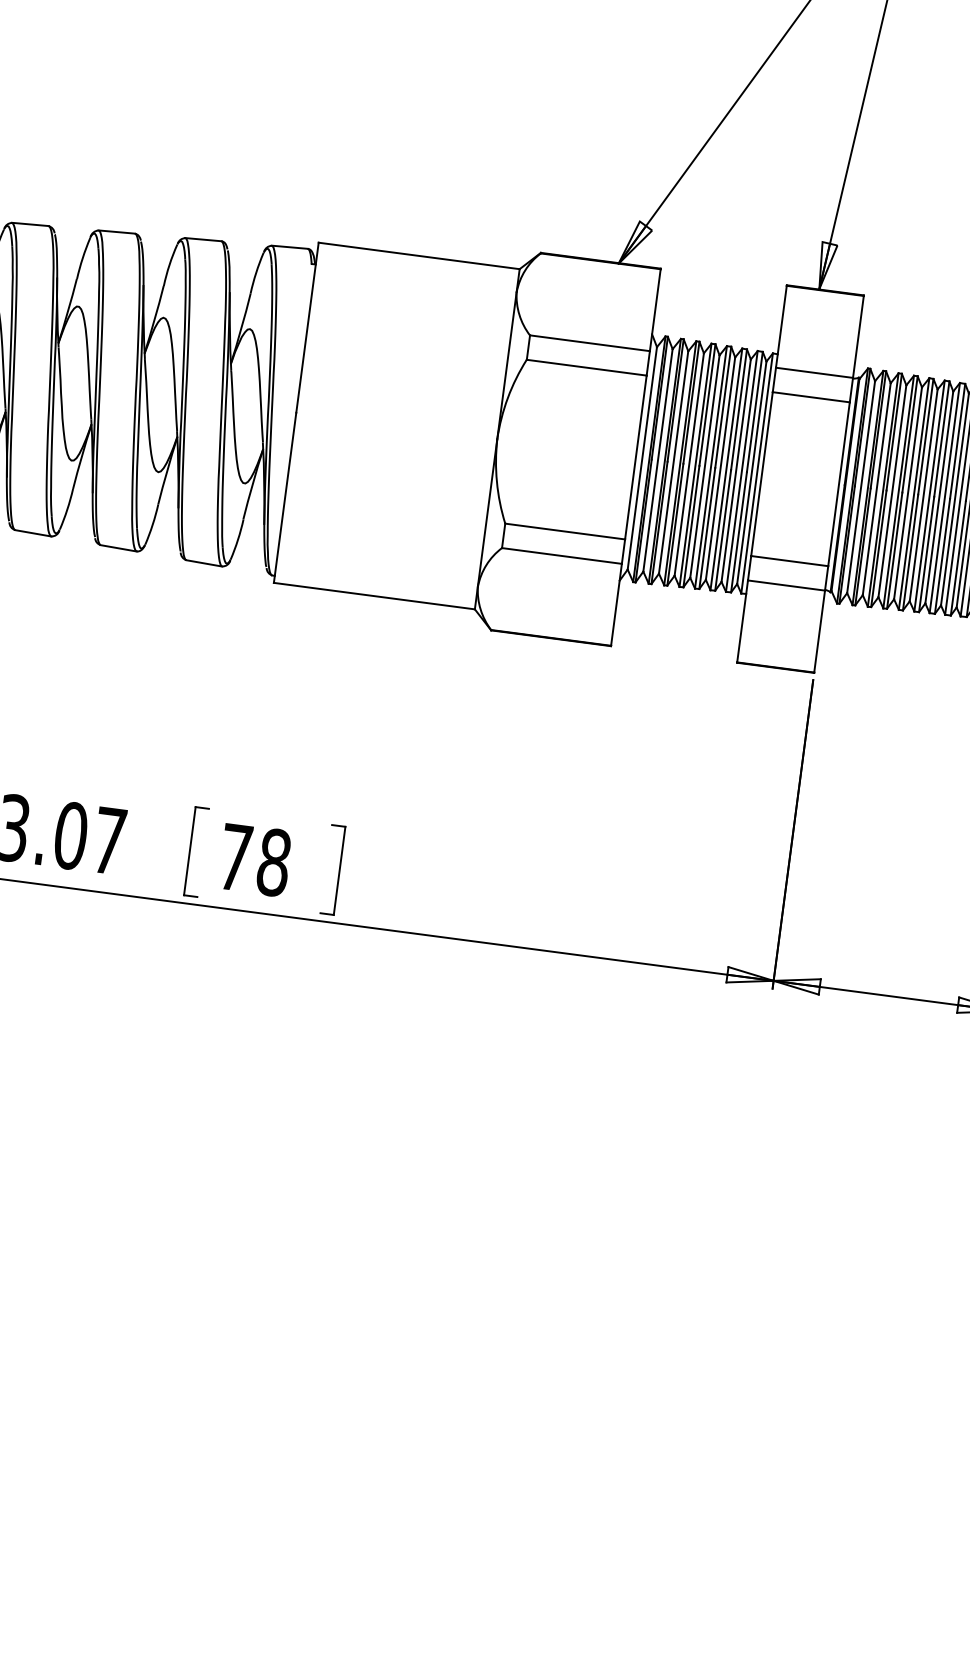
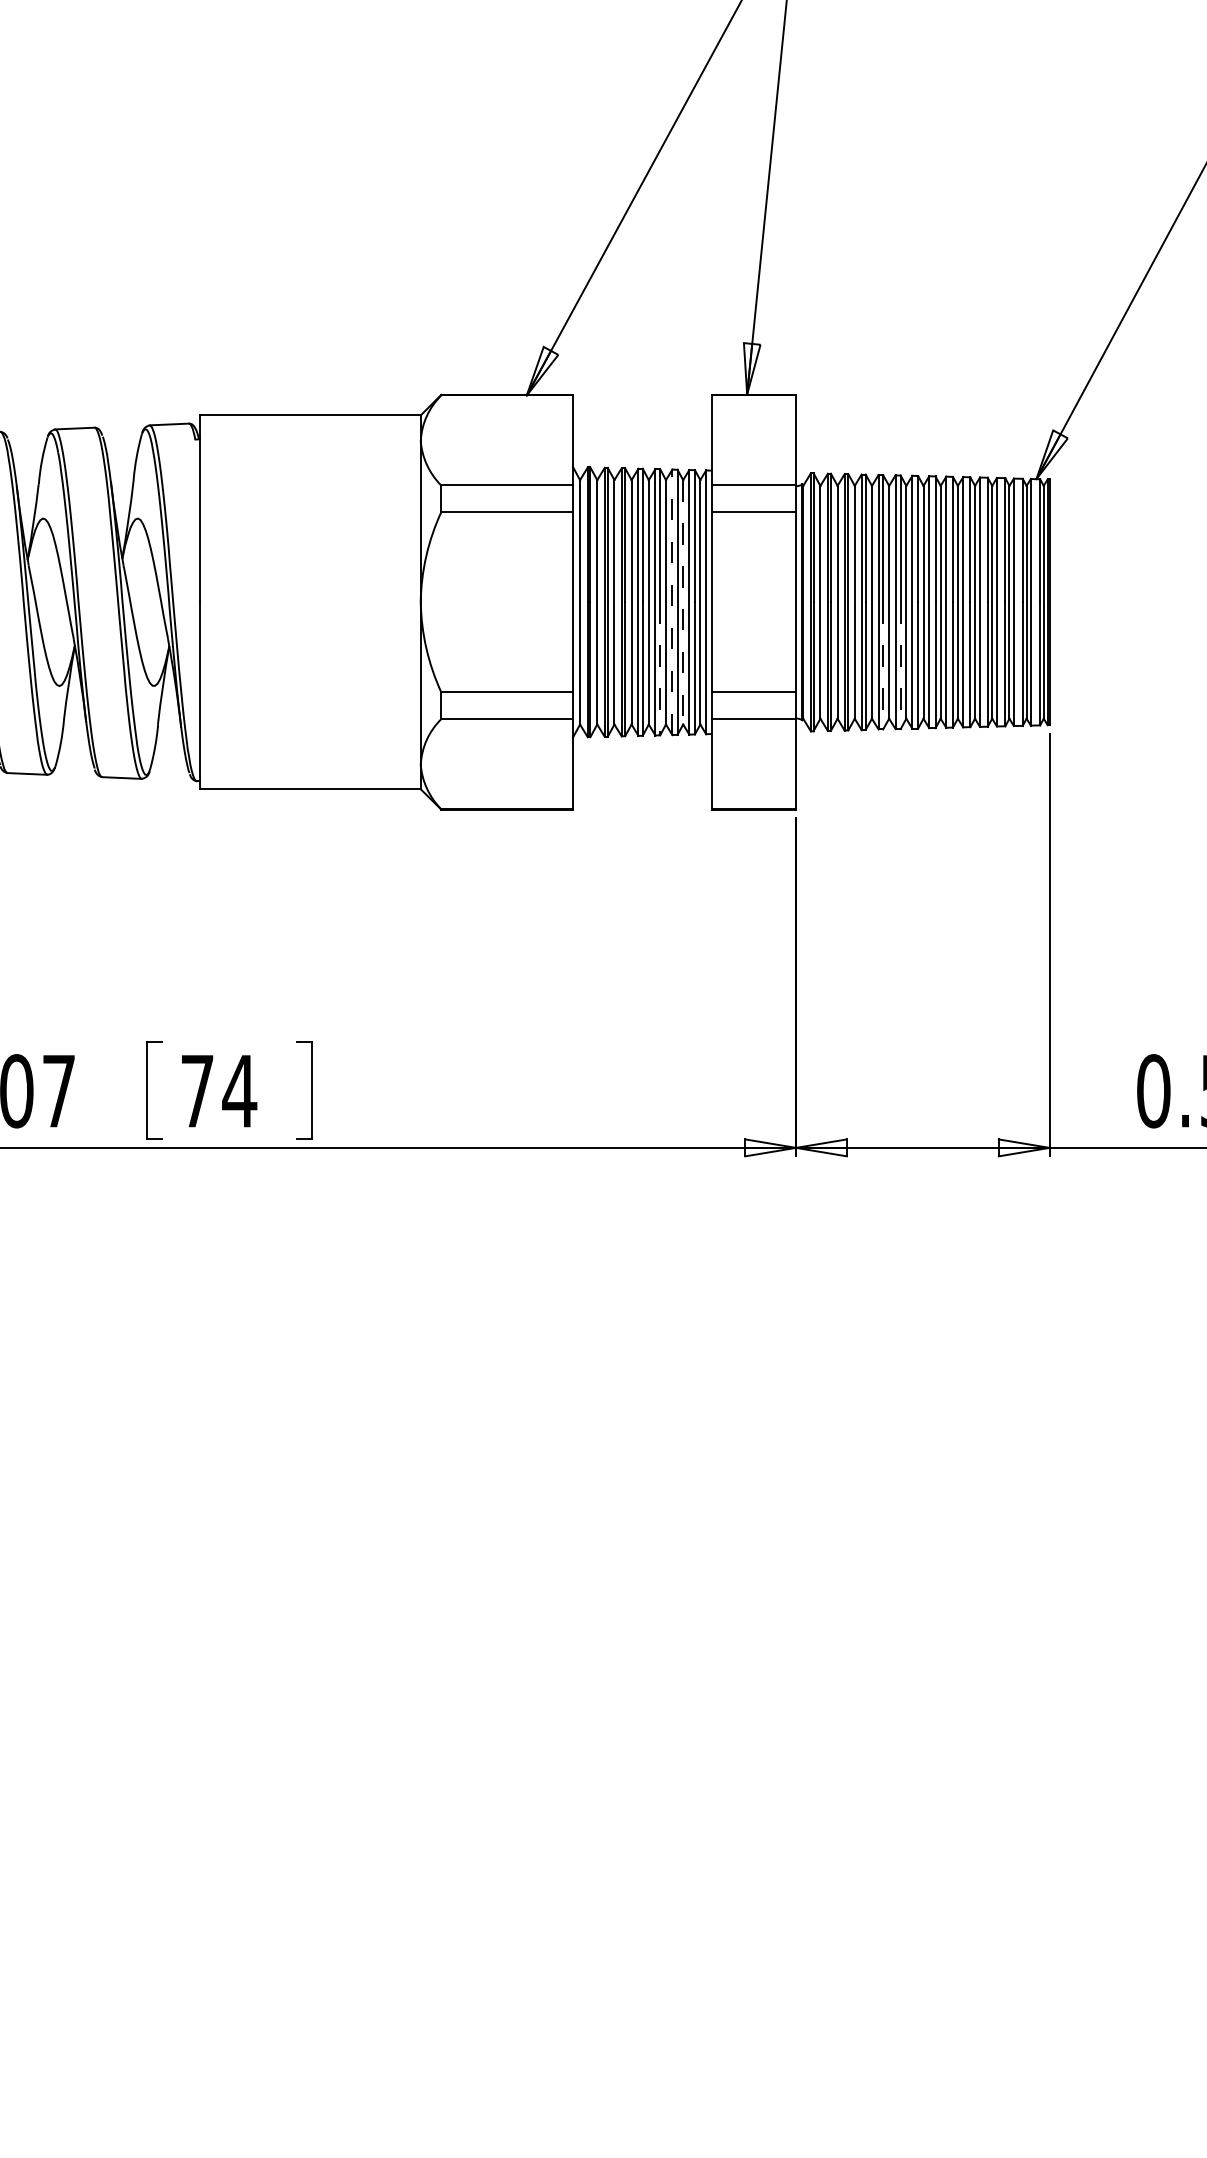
line: (726, 469) -> (672, 602), solid -> dashed
line: (736, 470) -> (683, 602), solid -> dashed
line: (707, 529) -> (660, 669), solid -> dashed
line: (910, 552) -> (883, 665), solid -> dashed
line: (926, 555) -> (900, 666), solid -> dashed
text: (273, 862) -> (239, 1091), 78 -> 74

